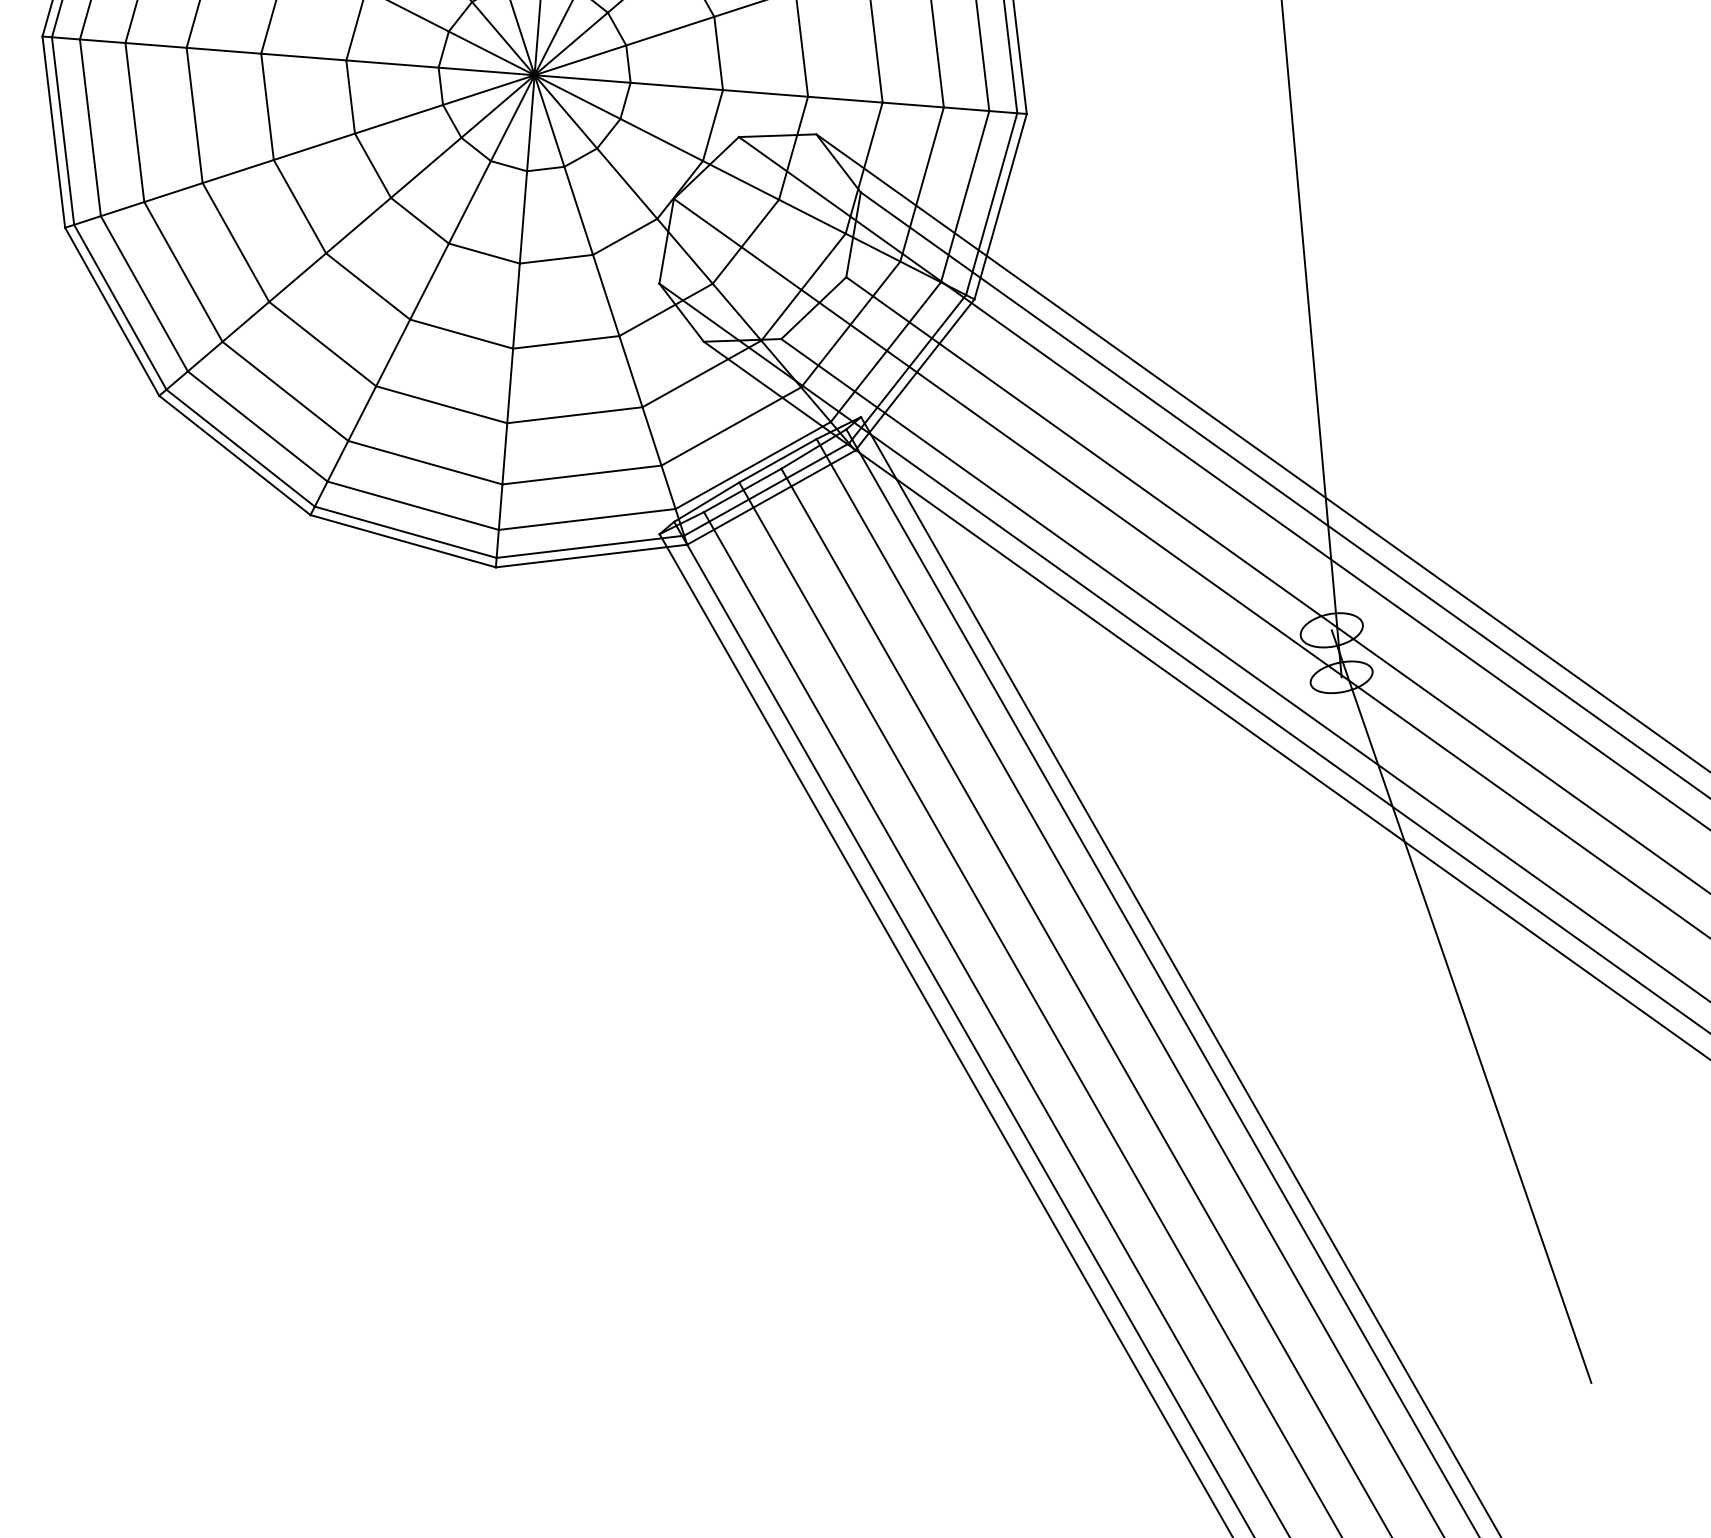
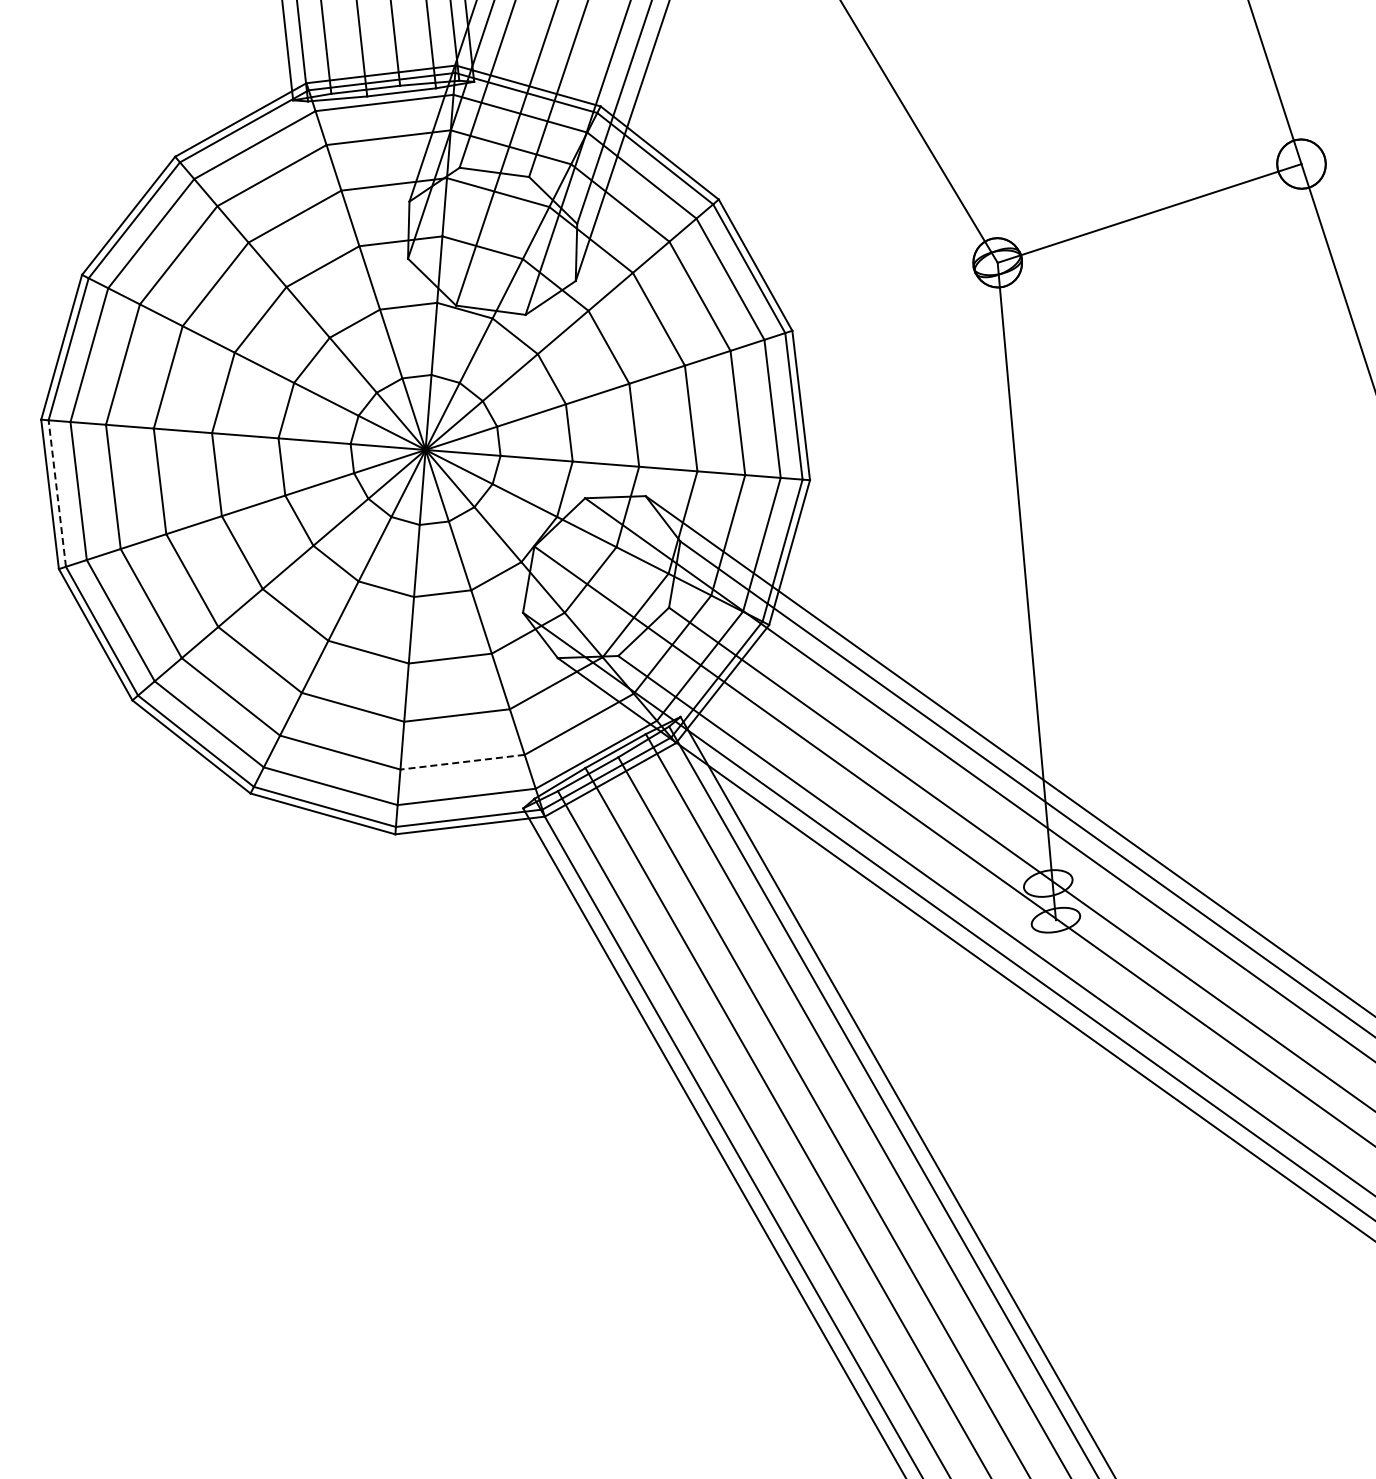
line: (63, 130) -> (57, 493), solid -> dashed
line: (581, 475) -> (462, 762), solid -> dashed
line: (1461, 1006) -> (1149, 1177), removed

